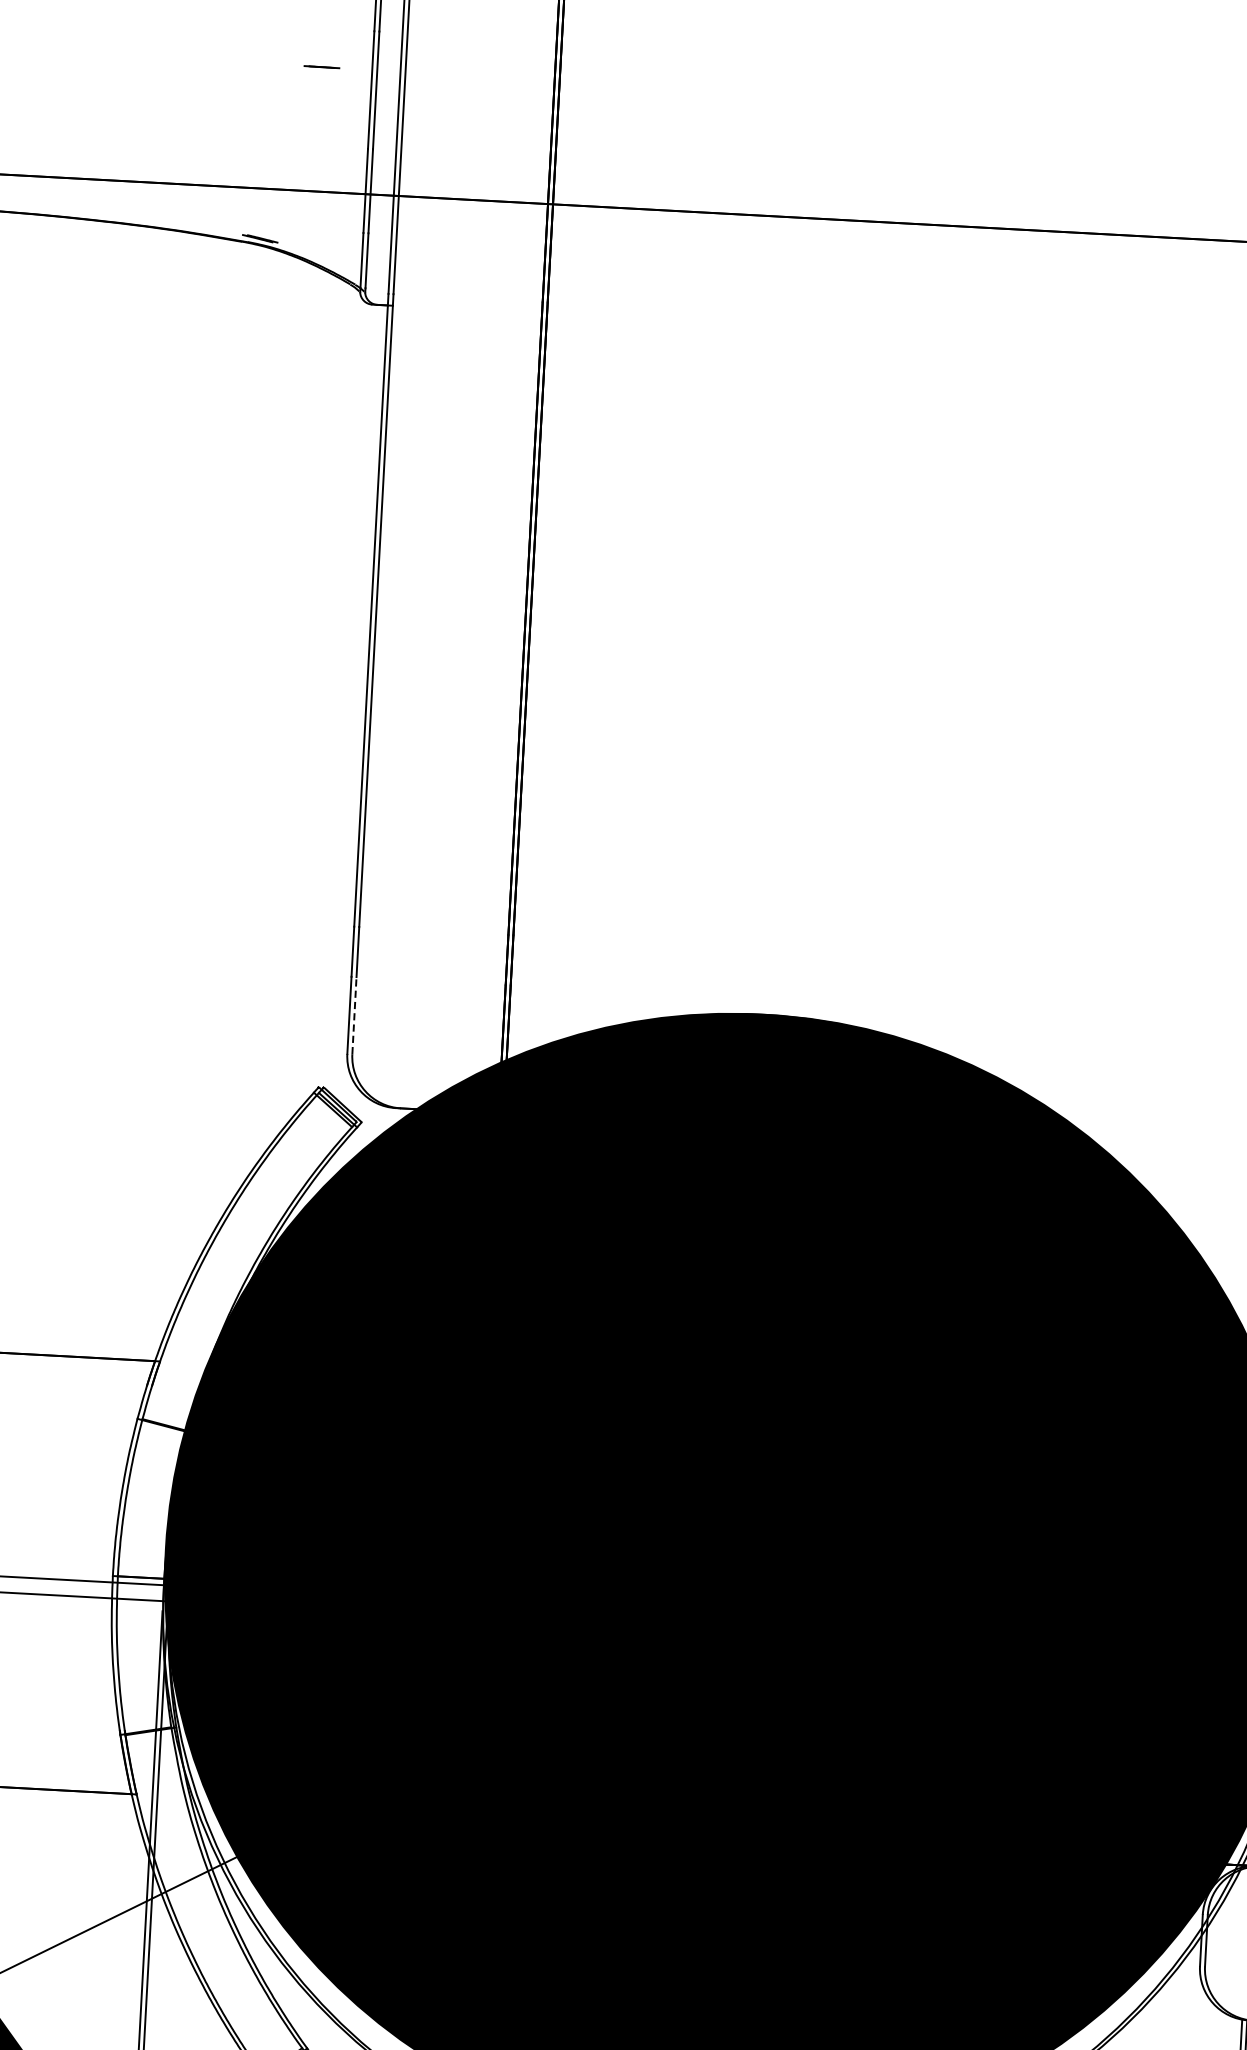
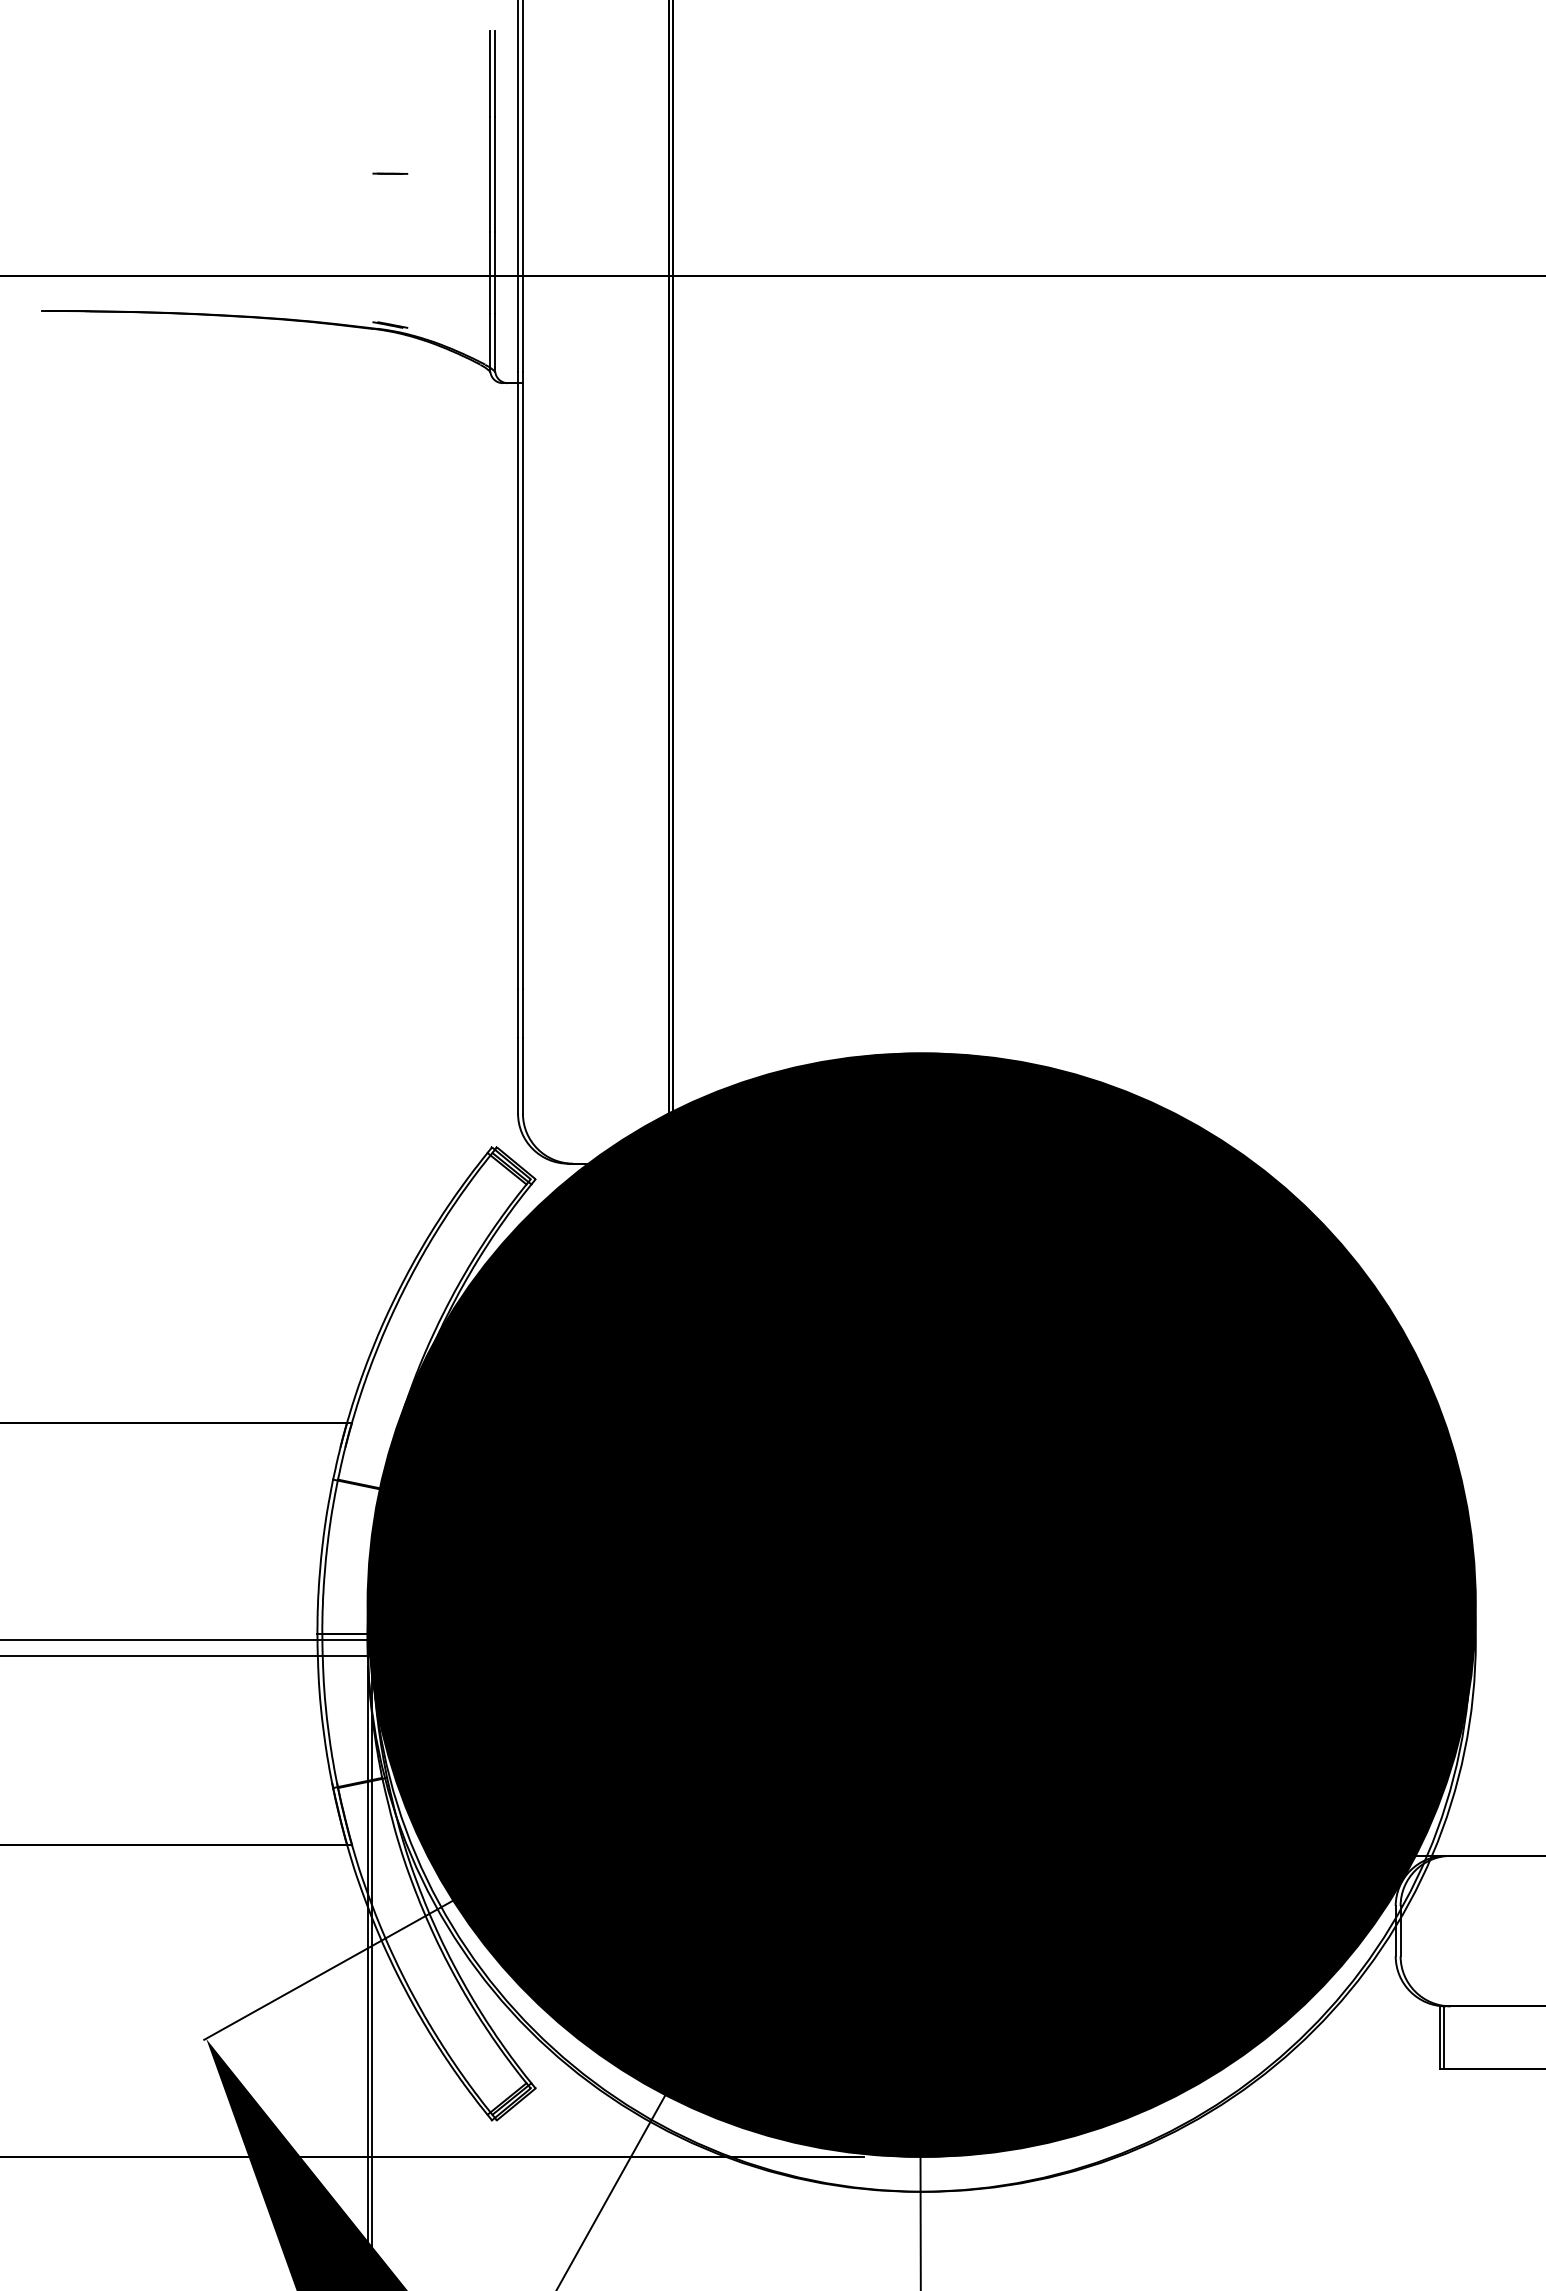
line: (322, 66) -> (390, 173), moved
line: (354, 1015) -> (522, 1075), dashed -> solid

